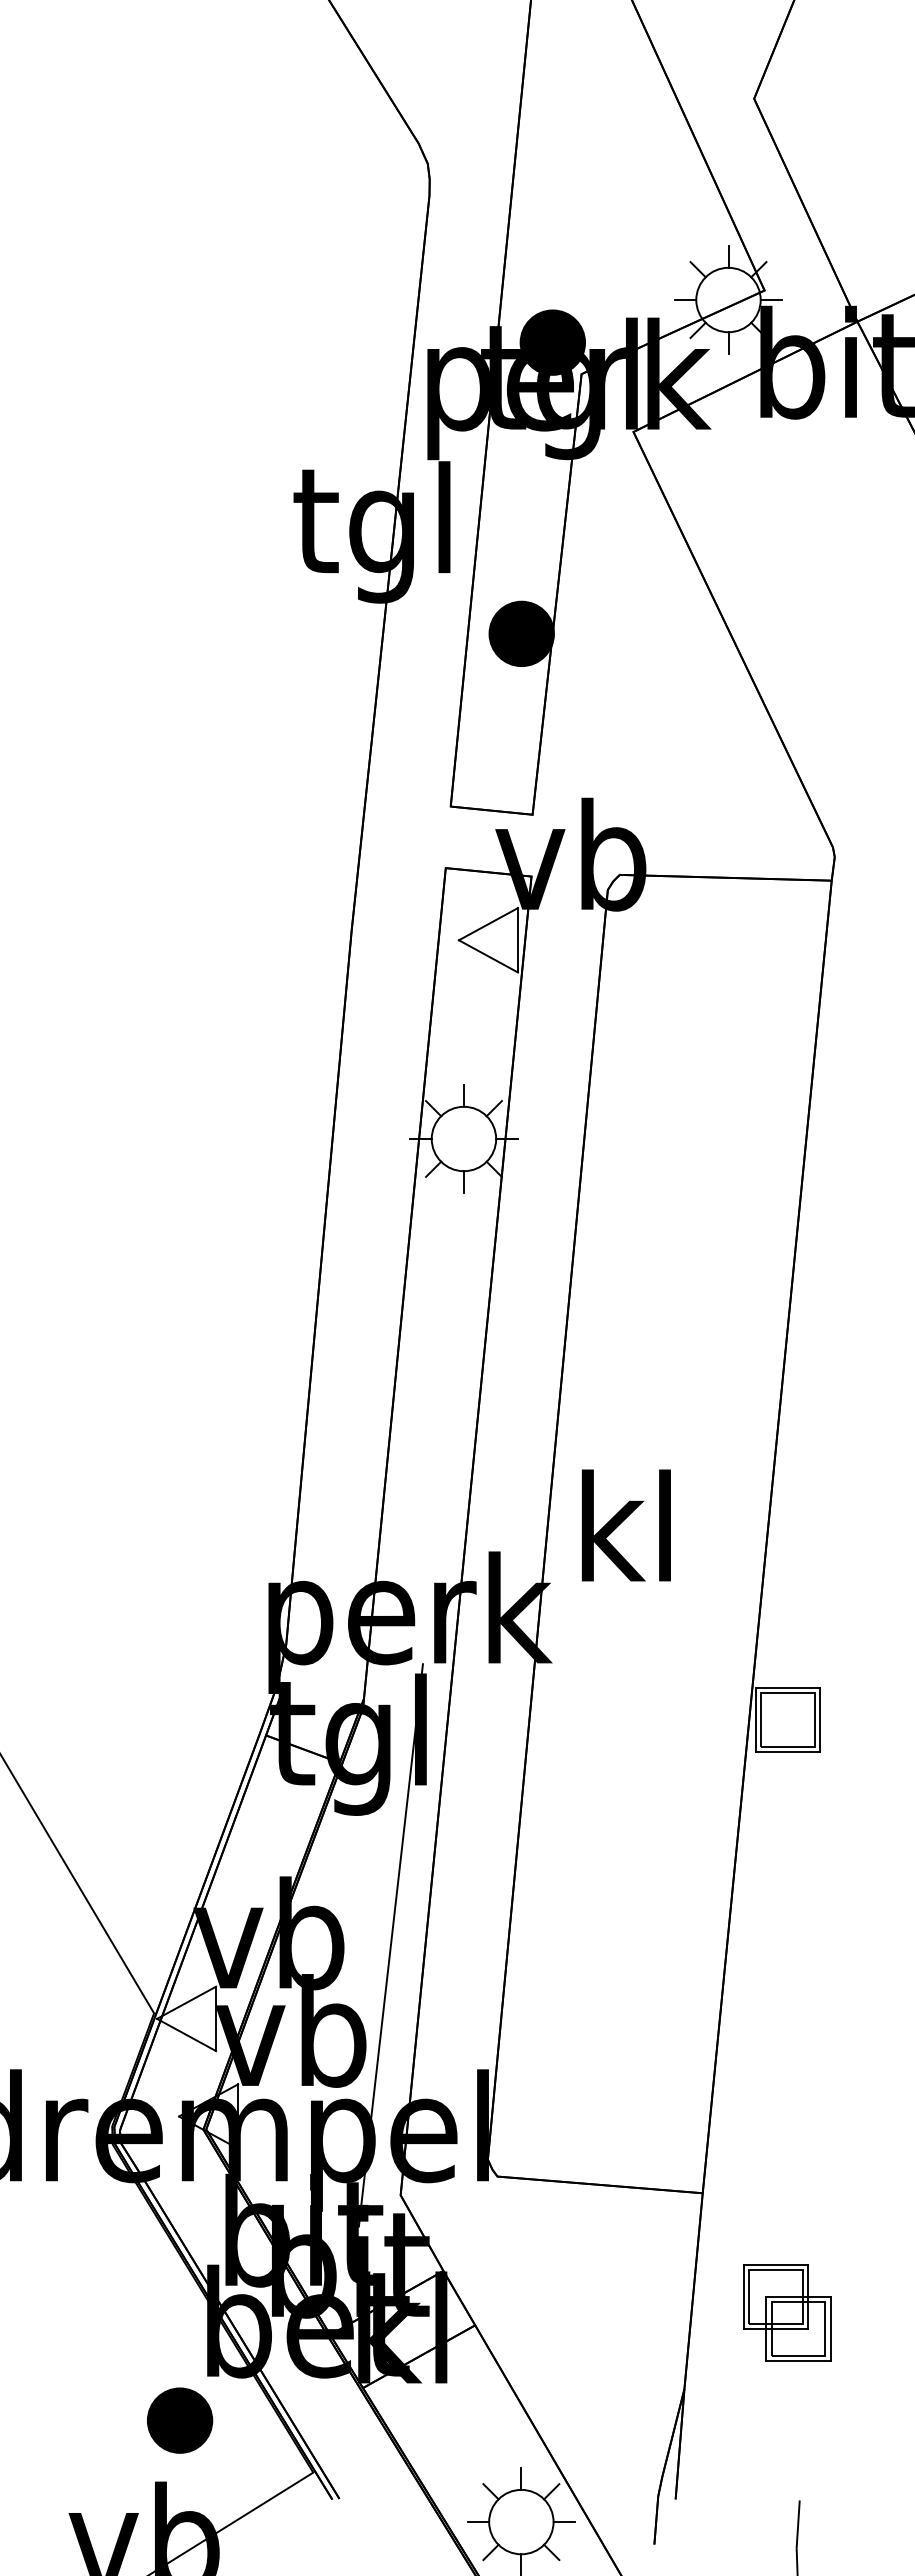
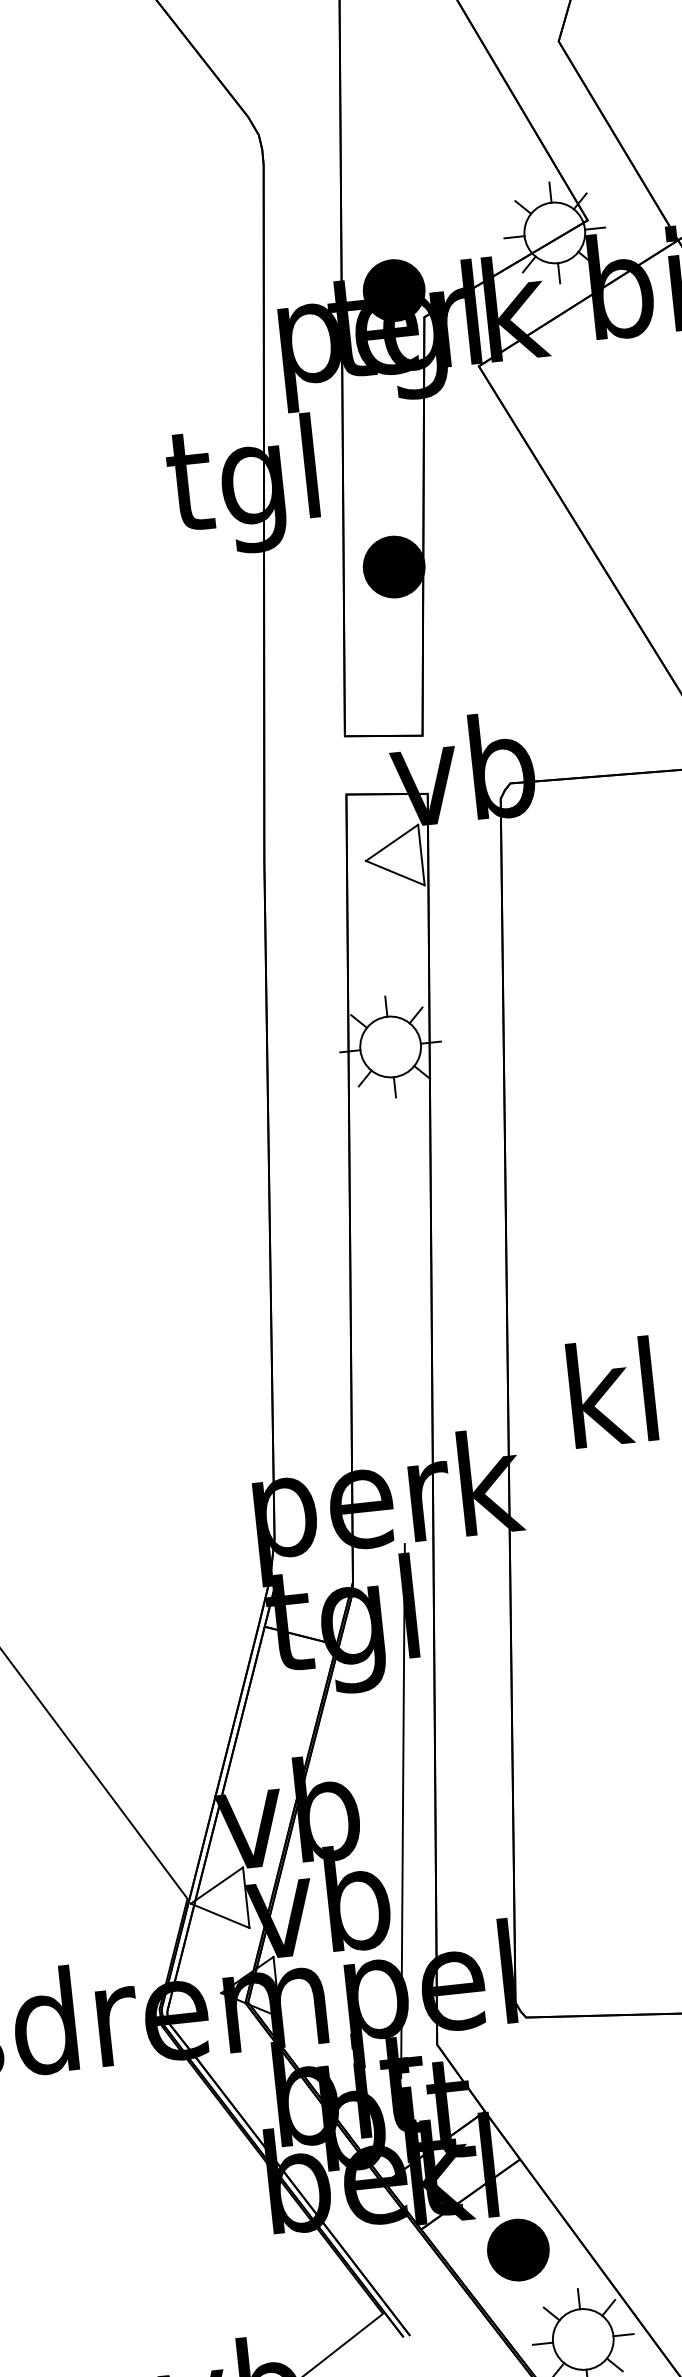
text: (626, 1525) -> (612, 1392), moved
part: (180, 2420) -> (518, 2249), moved

